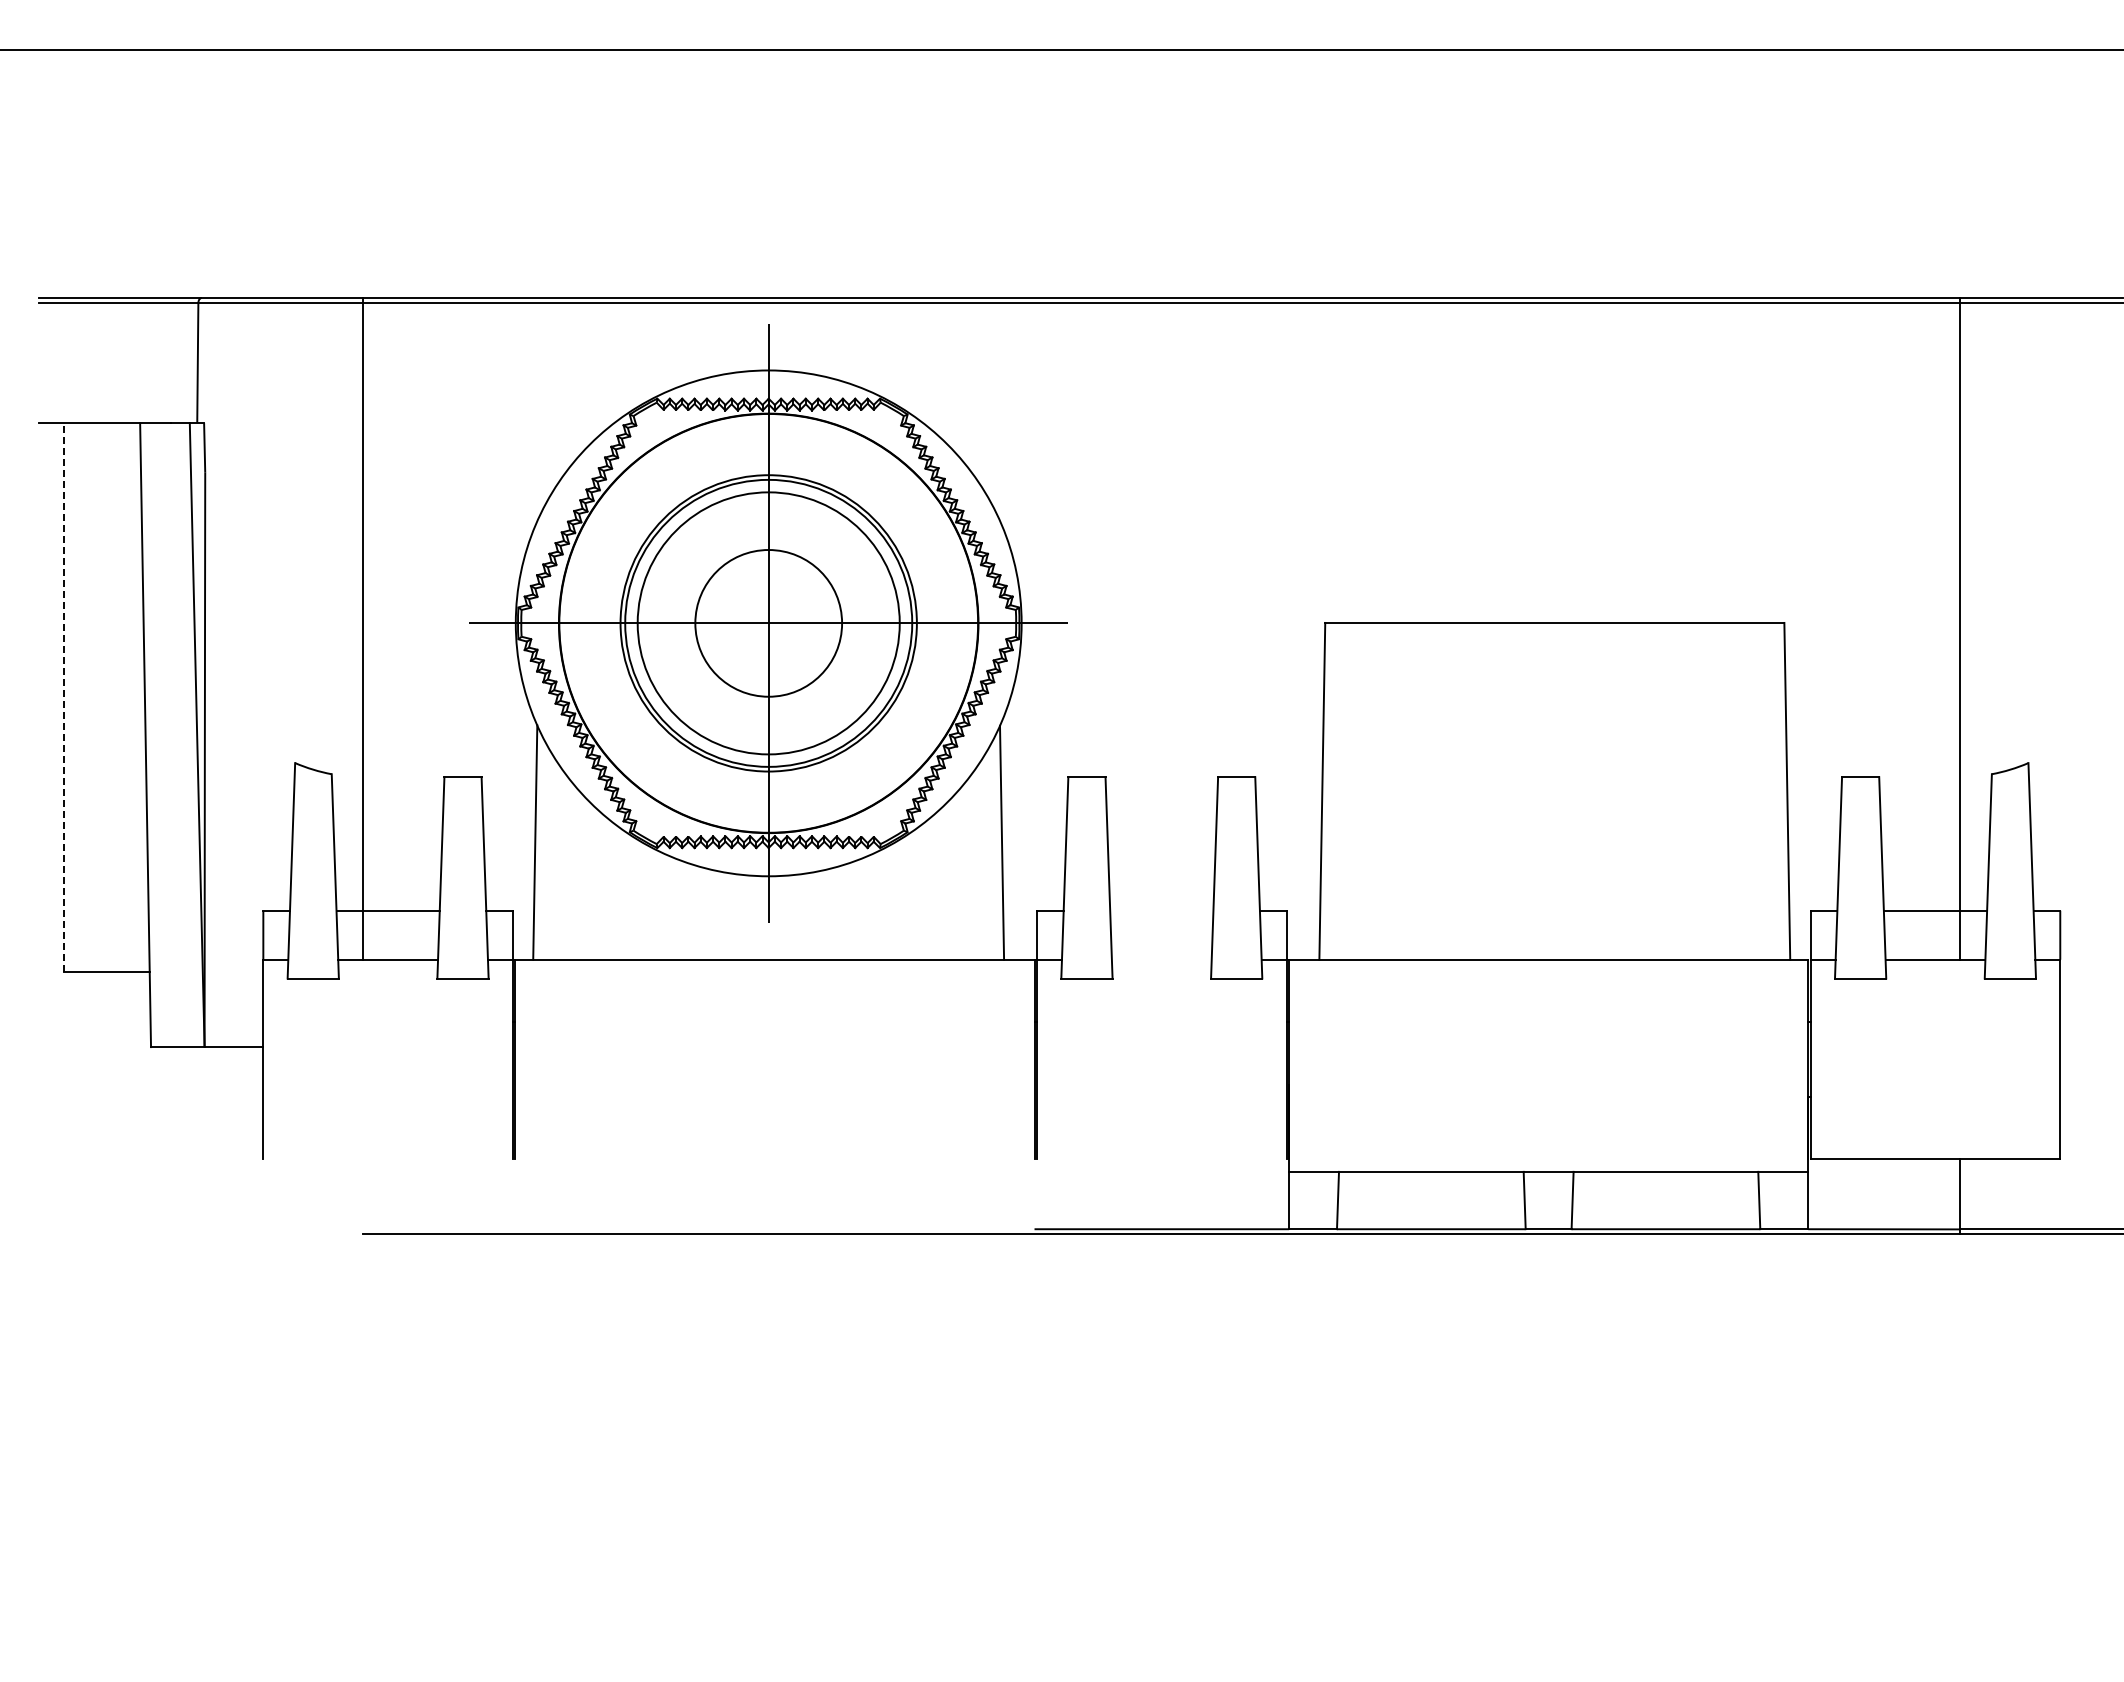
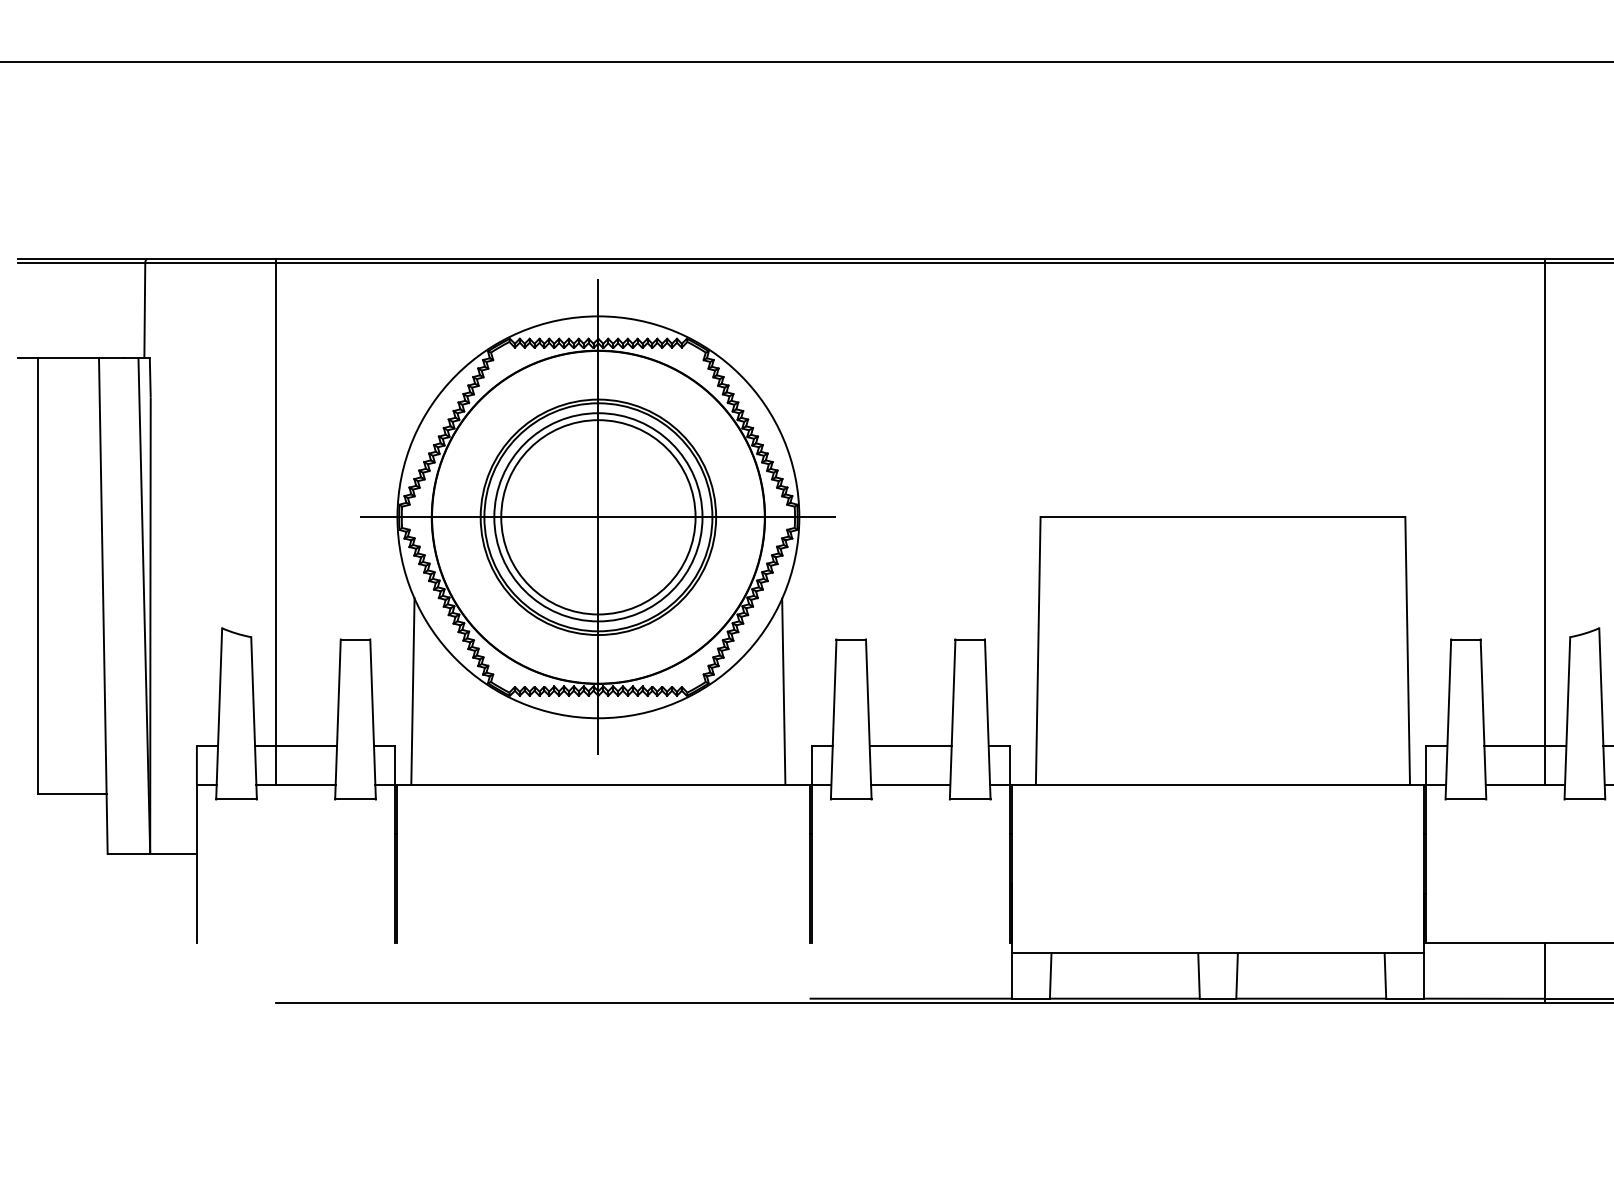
circle: (768, 623) -> (598, 517), size x1.67
line: (63, 697) -> (38, 576), dashed -> solid
line: (1161, 910) -> (910, 745), added
line: (1161, 959) -> (910, 784), added

